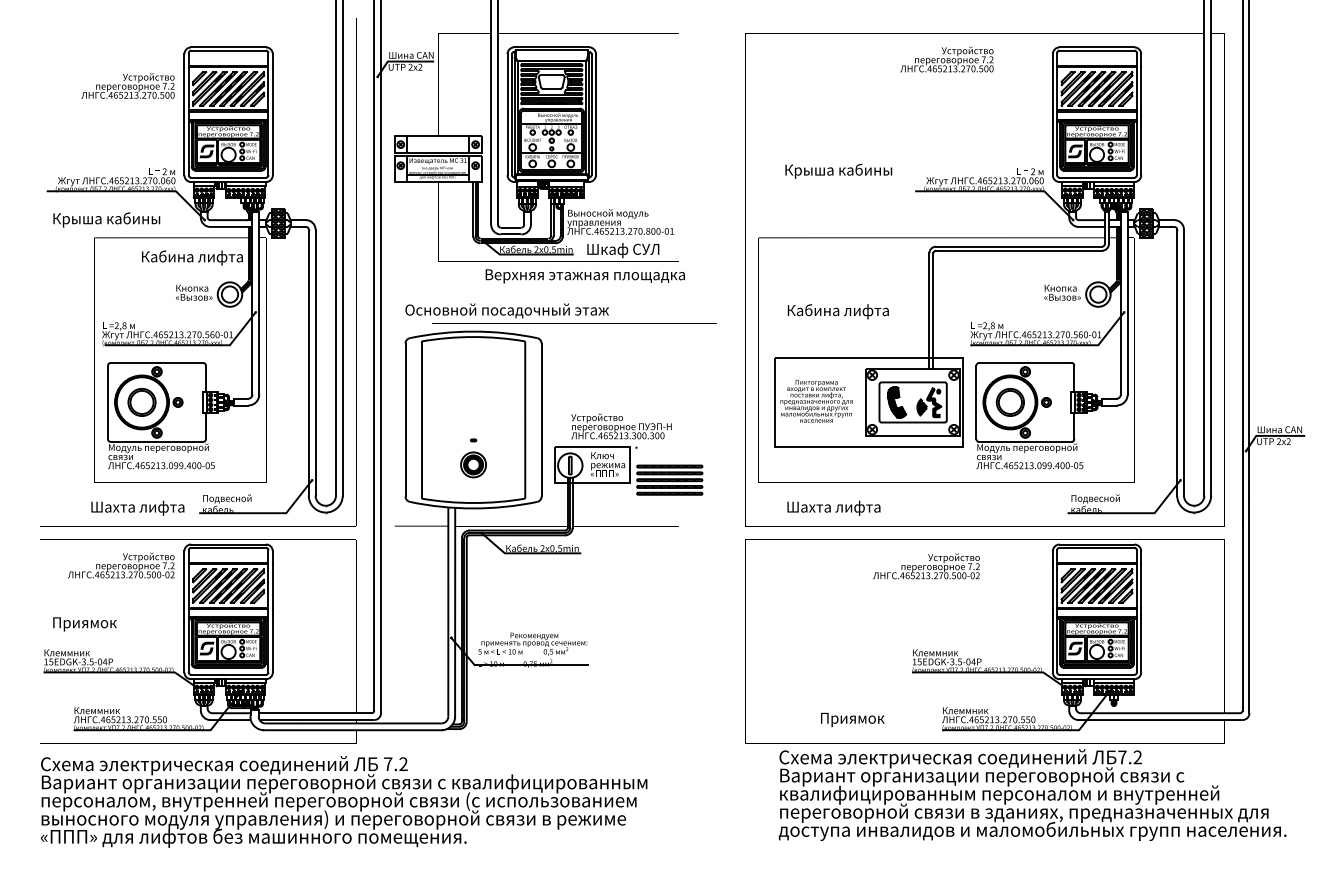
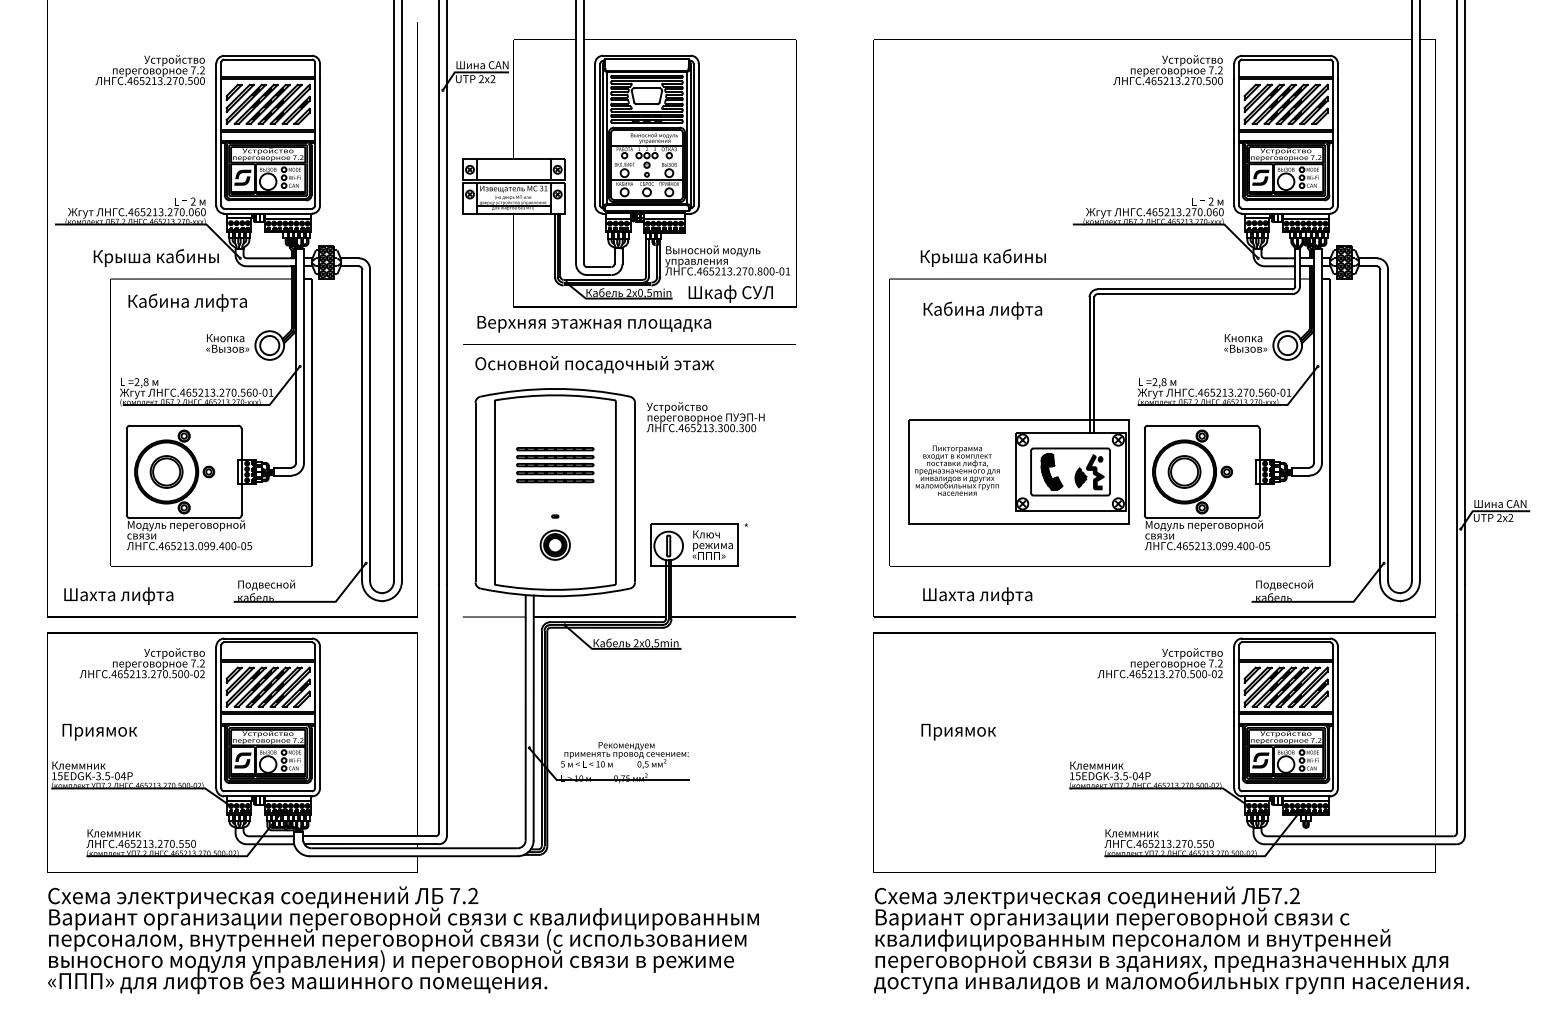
text: (946, 59) -> (1167, 70), moved
text: (127, 86) -> (149, 70), moved
text: (838, 170) -> (982, 257), moved
text: (106, 219) -> (155, 257), moved
text: (192, 257) -> (187, 302), moved
text: (585, 276) -> (594, 324), moved
text: (838, 311) -> (982, 310), moved
line: (574, 323) -> (629, 344), moved
text: (621, 426) -> (705, 417), moved
part: (669, 480) -> (555, 465), moved
text: (137, 507) -> (118, 595), moved
text: (925, 566) -> (1159, 663), moved
text: (852, 719) -> (958, 731), moved
text: (1032, 795) -> (1171, 940), moved

